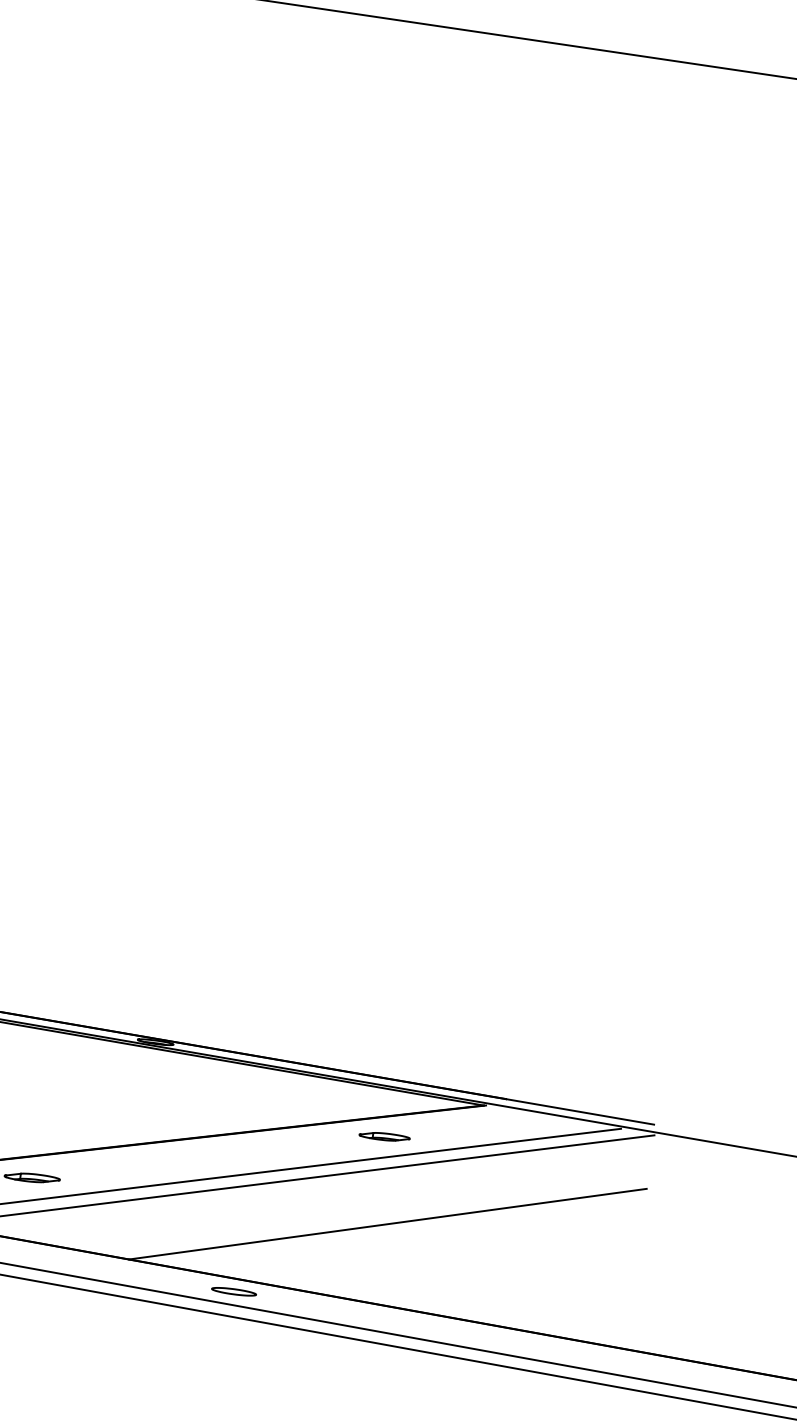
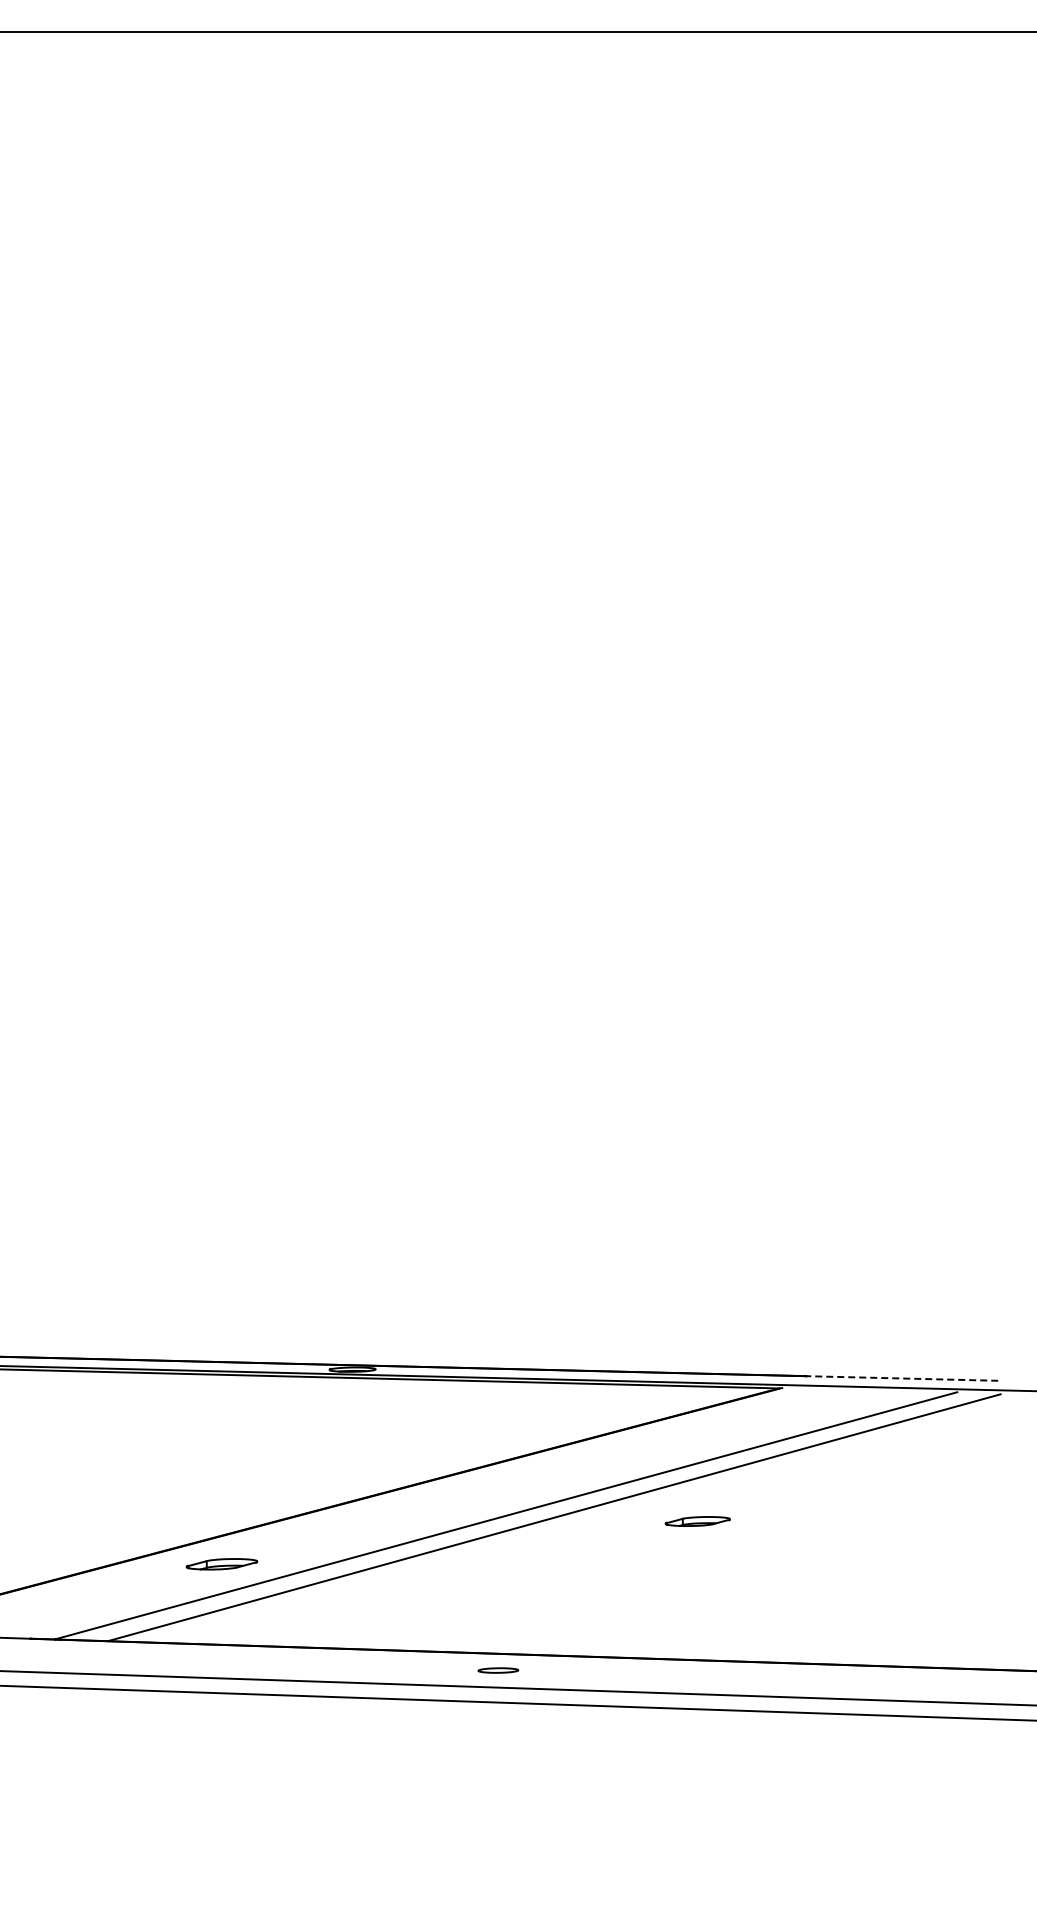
line: (579, 1111) -> (901, 1378), solid -> dashed
part: (384, 1136) -> (697, 1521), moved
line: (387, 1224) -> (679, 1556), removed
part: (234, 1291) -> (498, 1670), size x0.7

